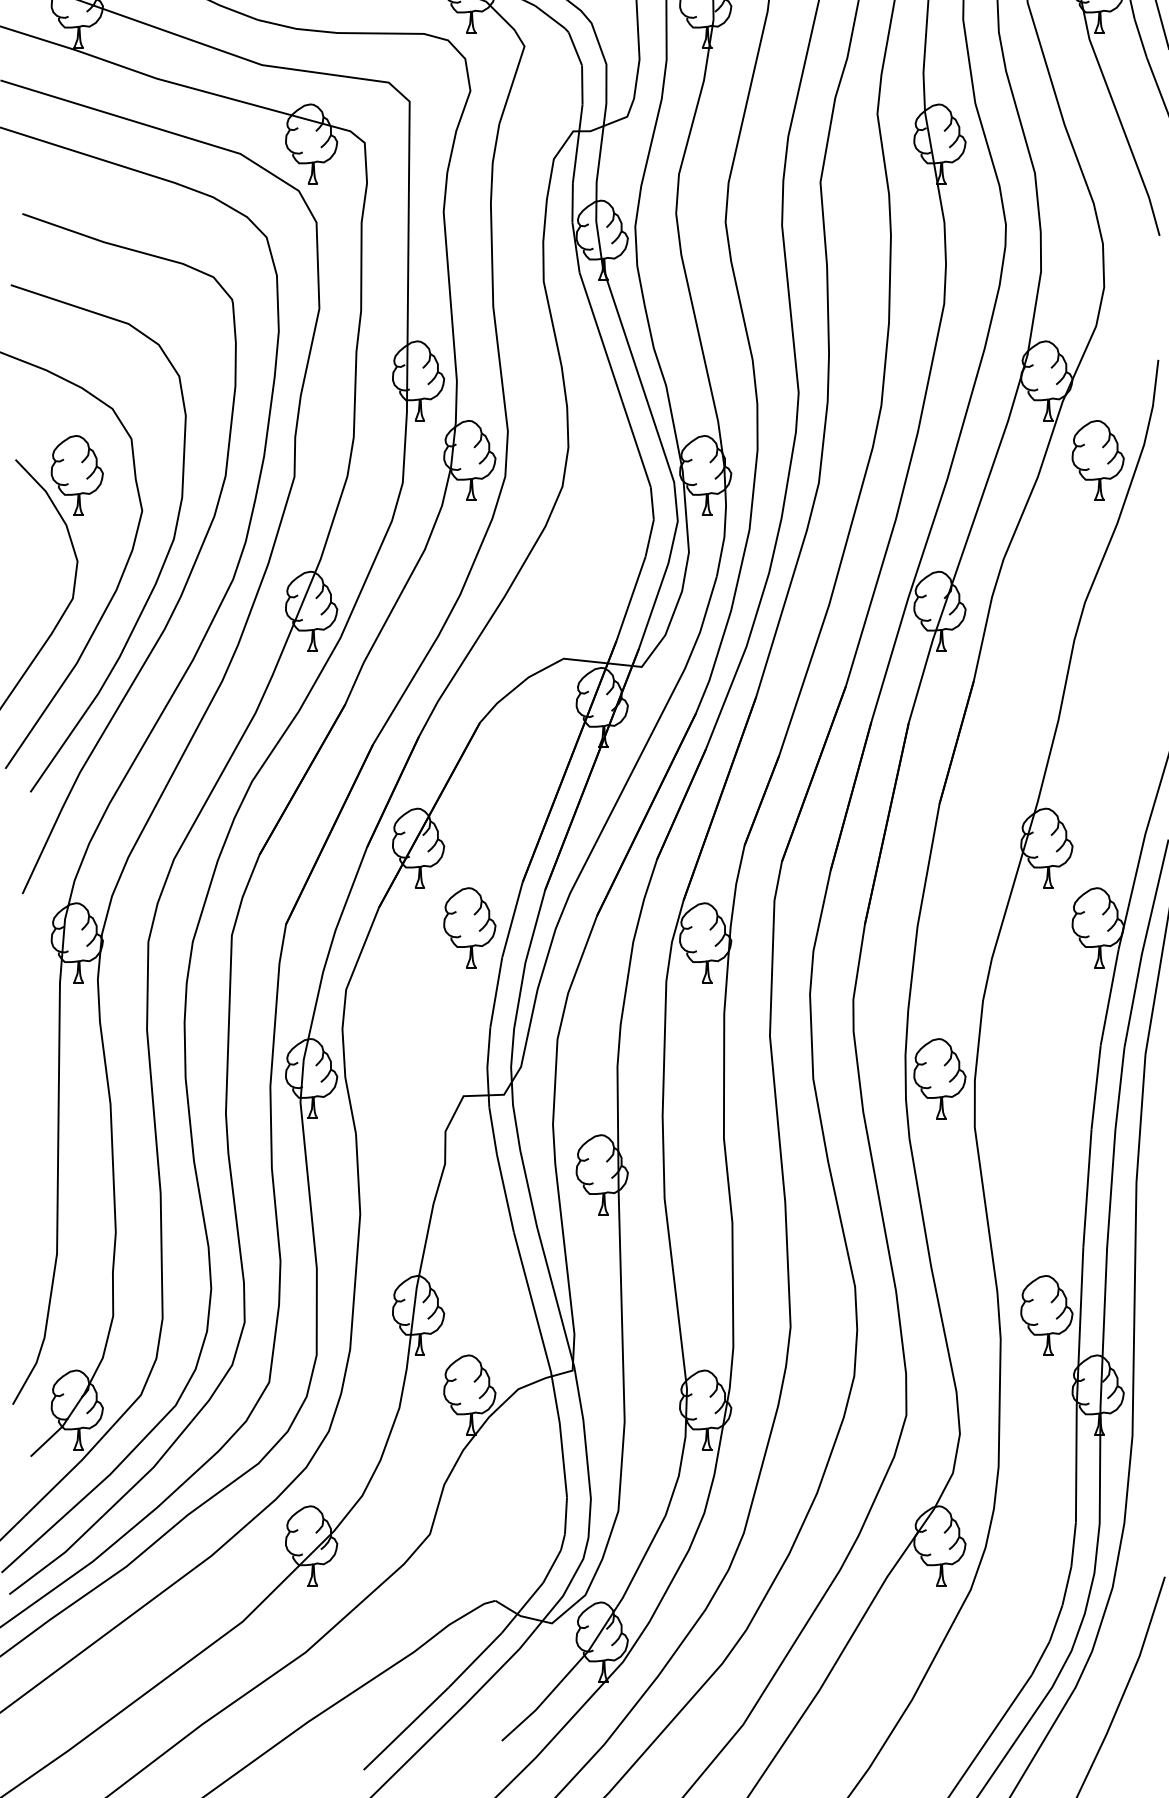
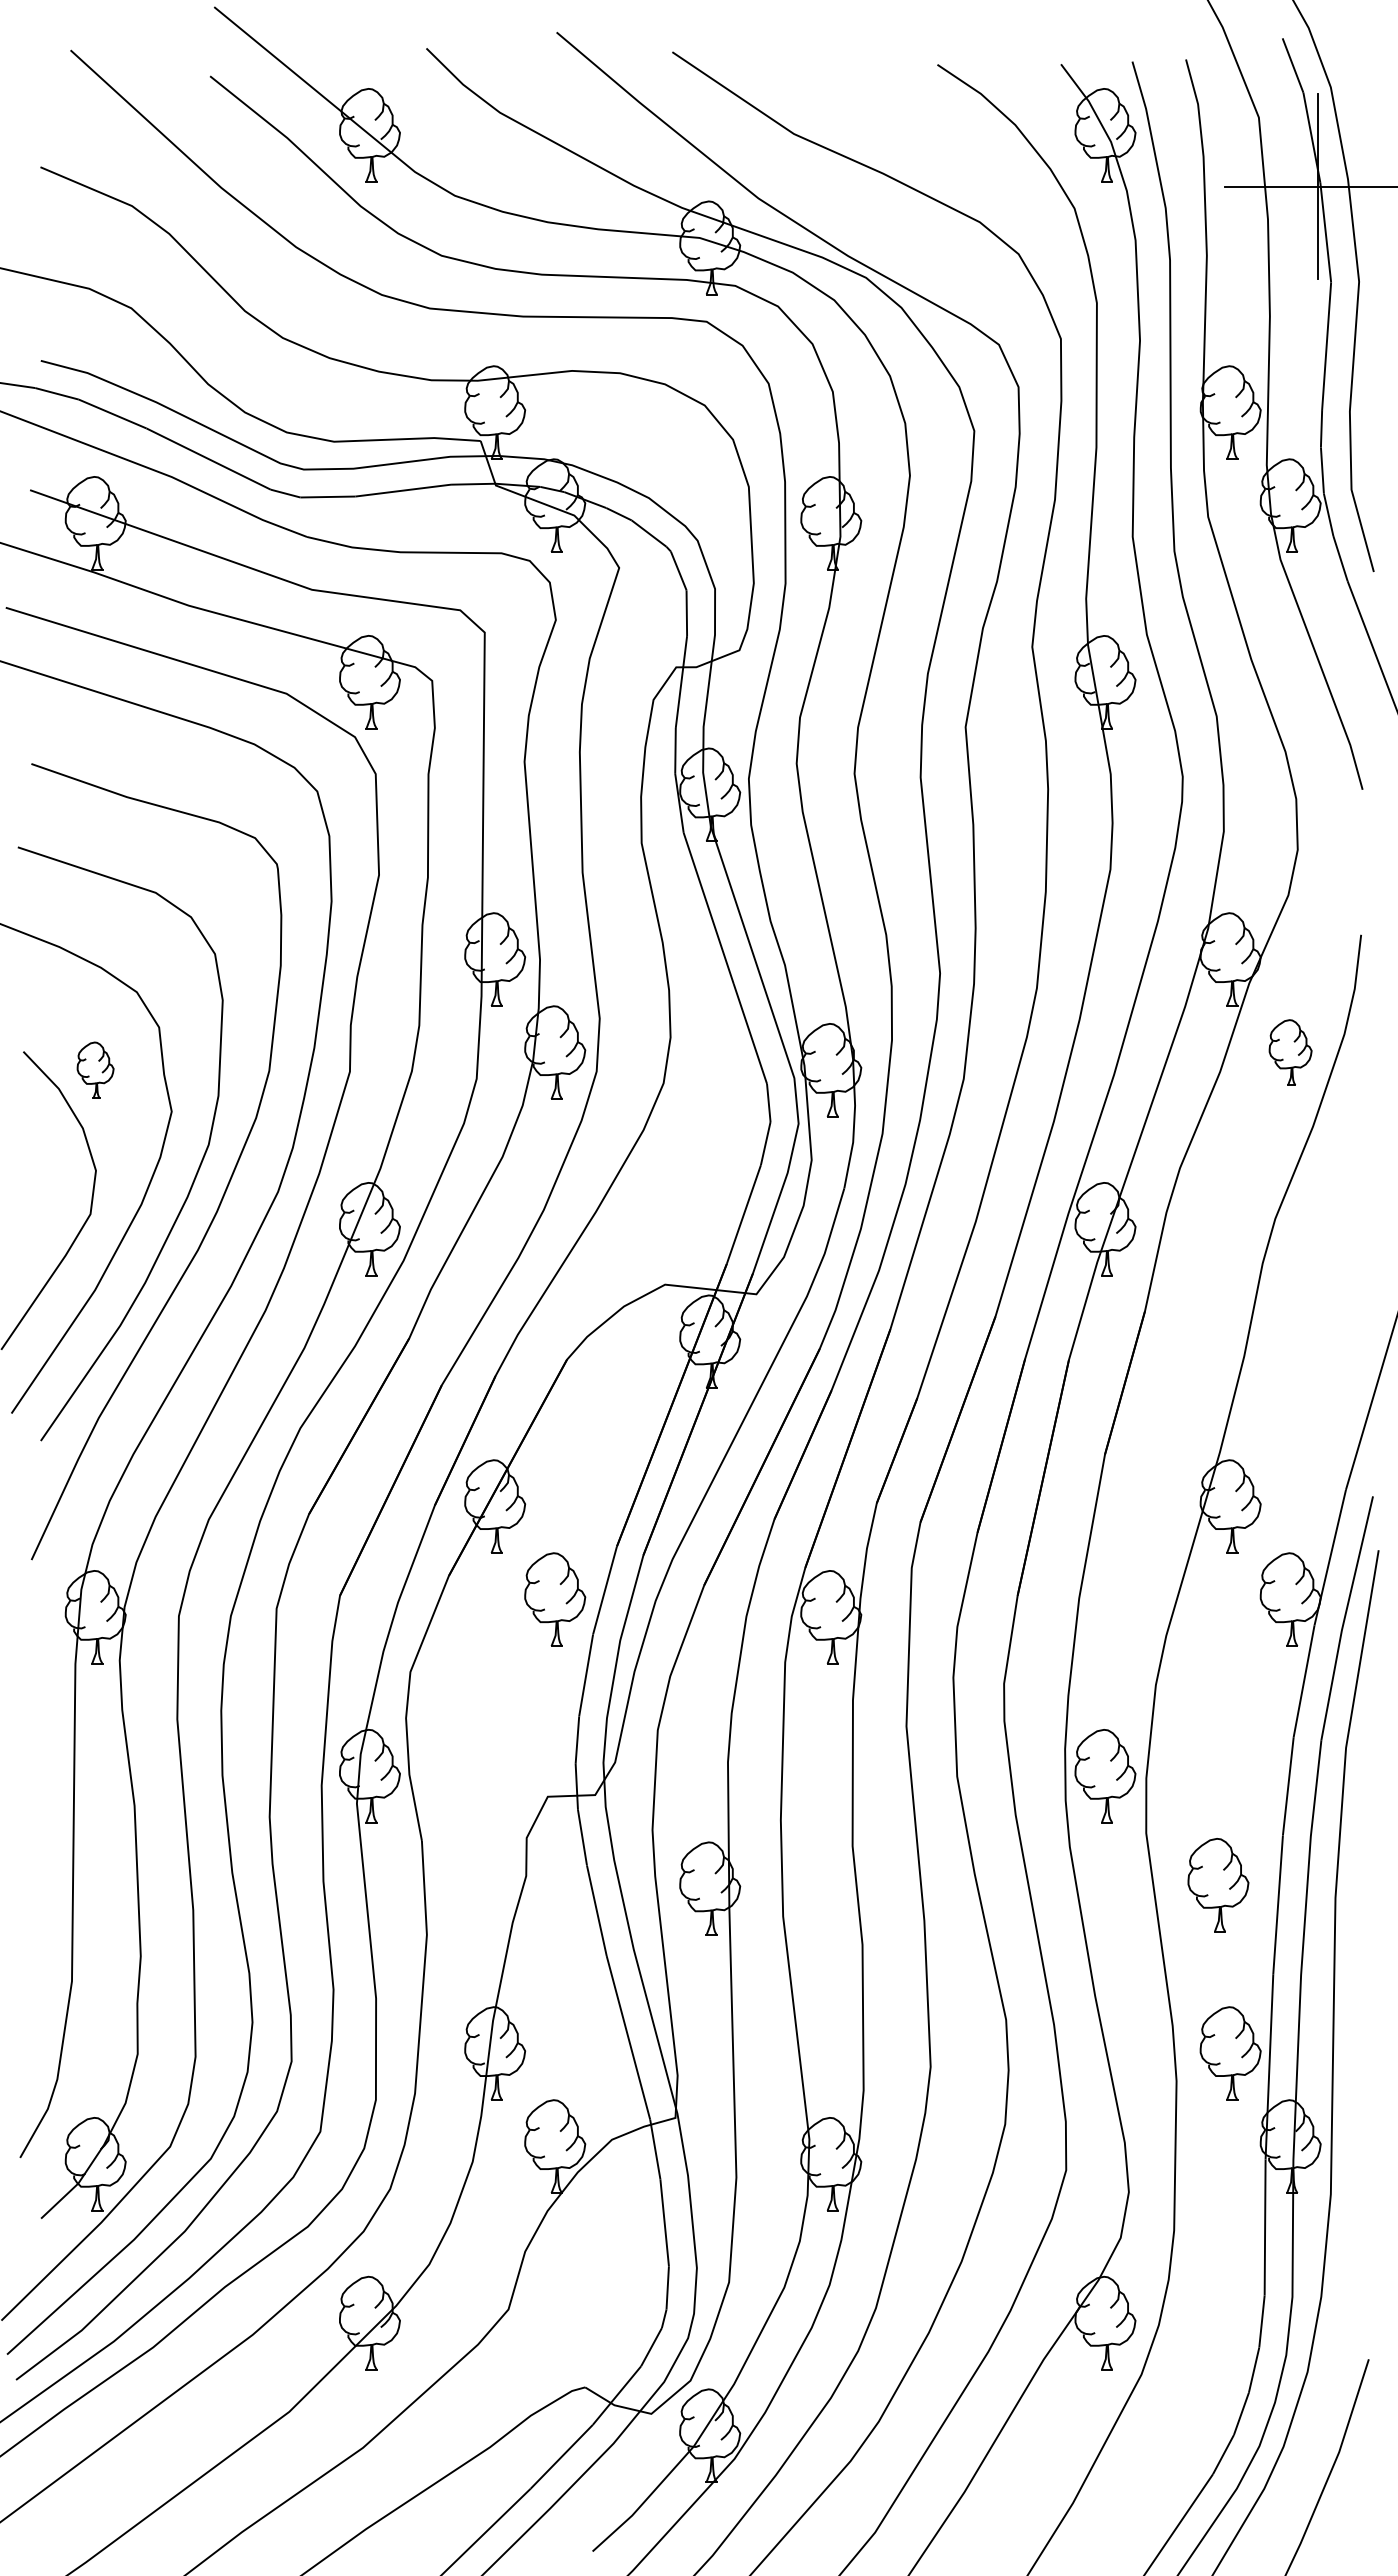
part: (1098, 460) -> (1290, 1052), size x0.7
part: (77, 475) -> (95, 1070), size x0.6
part: (1036, 1172) -> (1218, 1885), added

